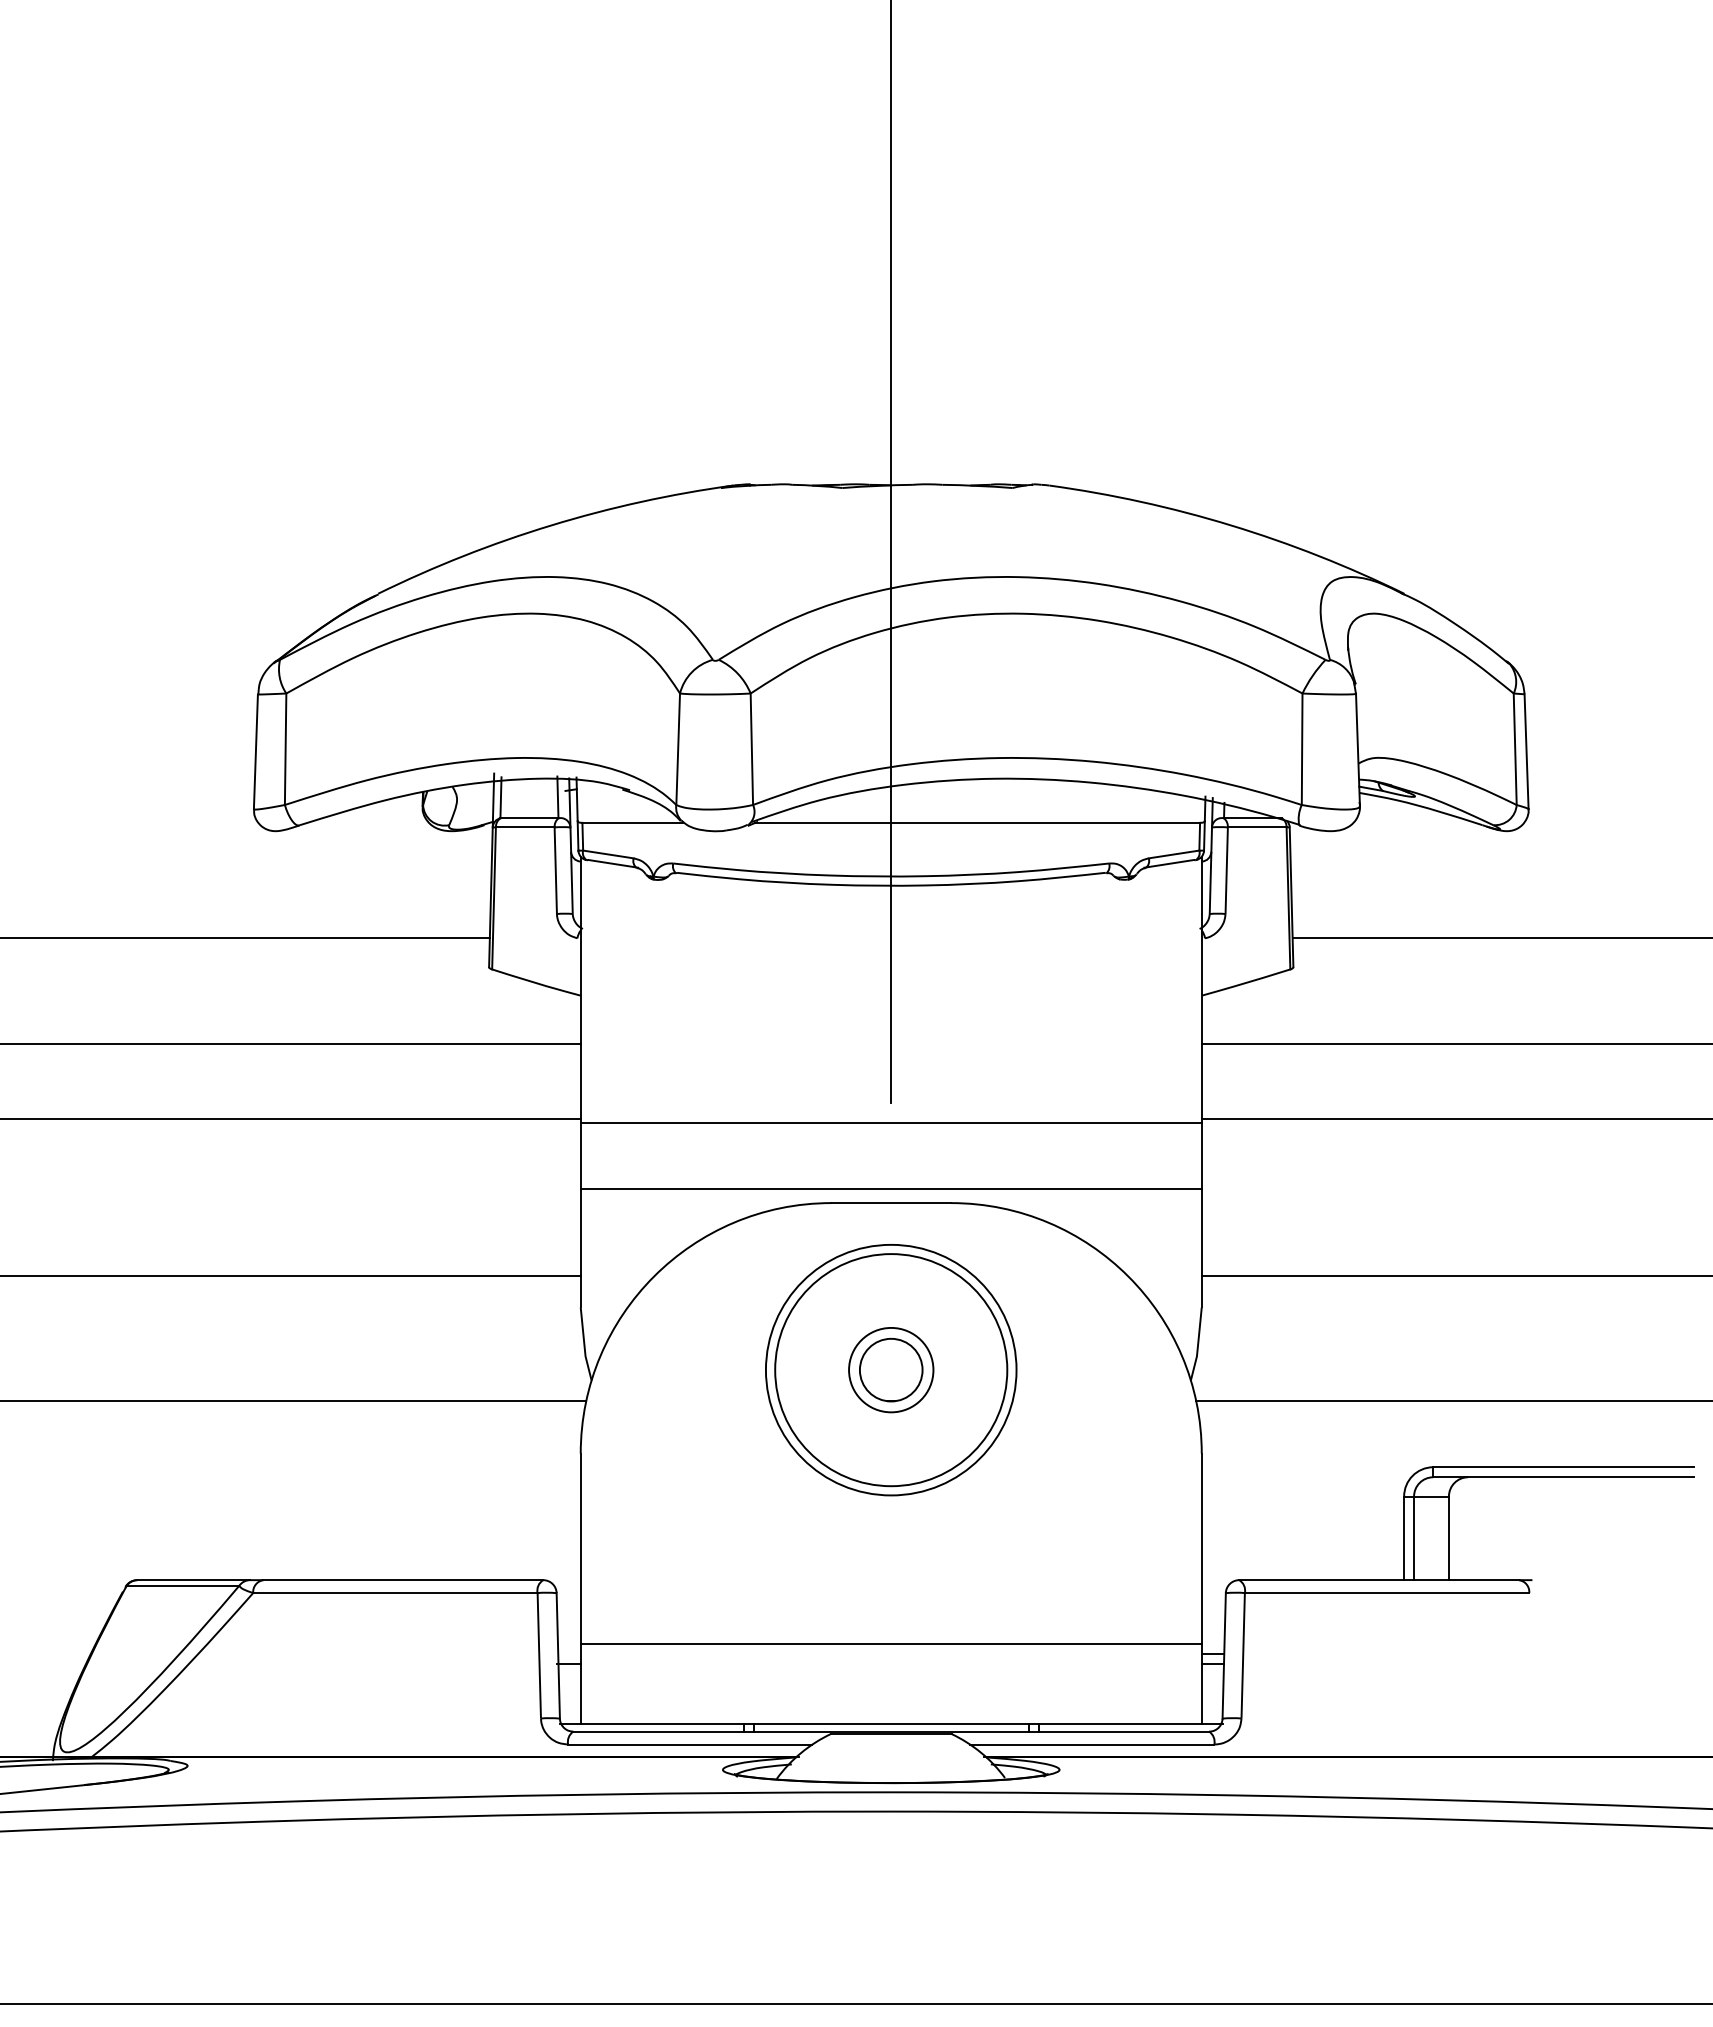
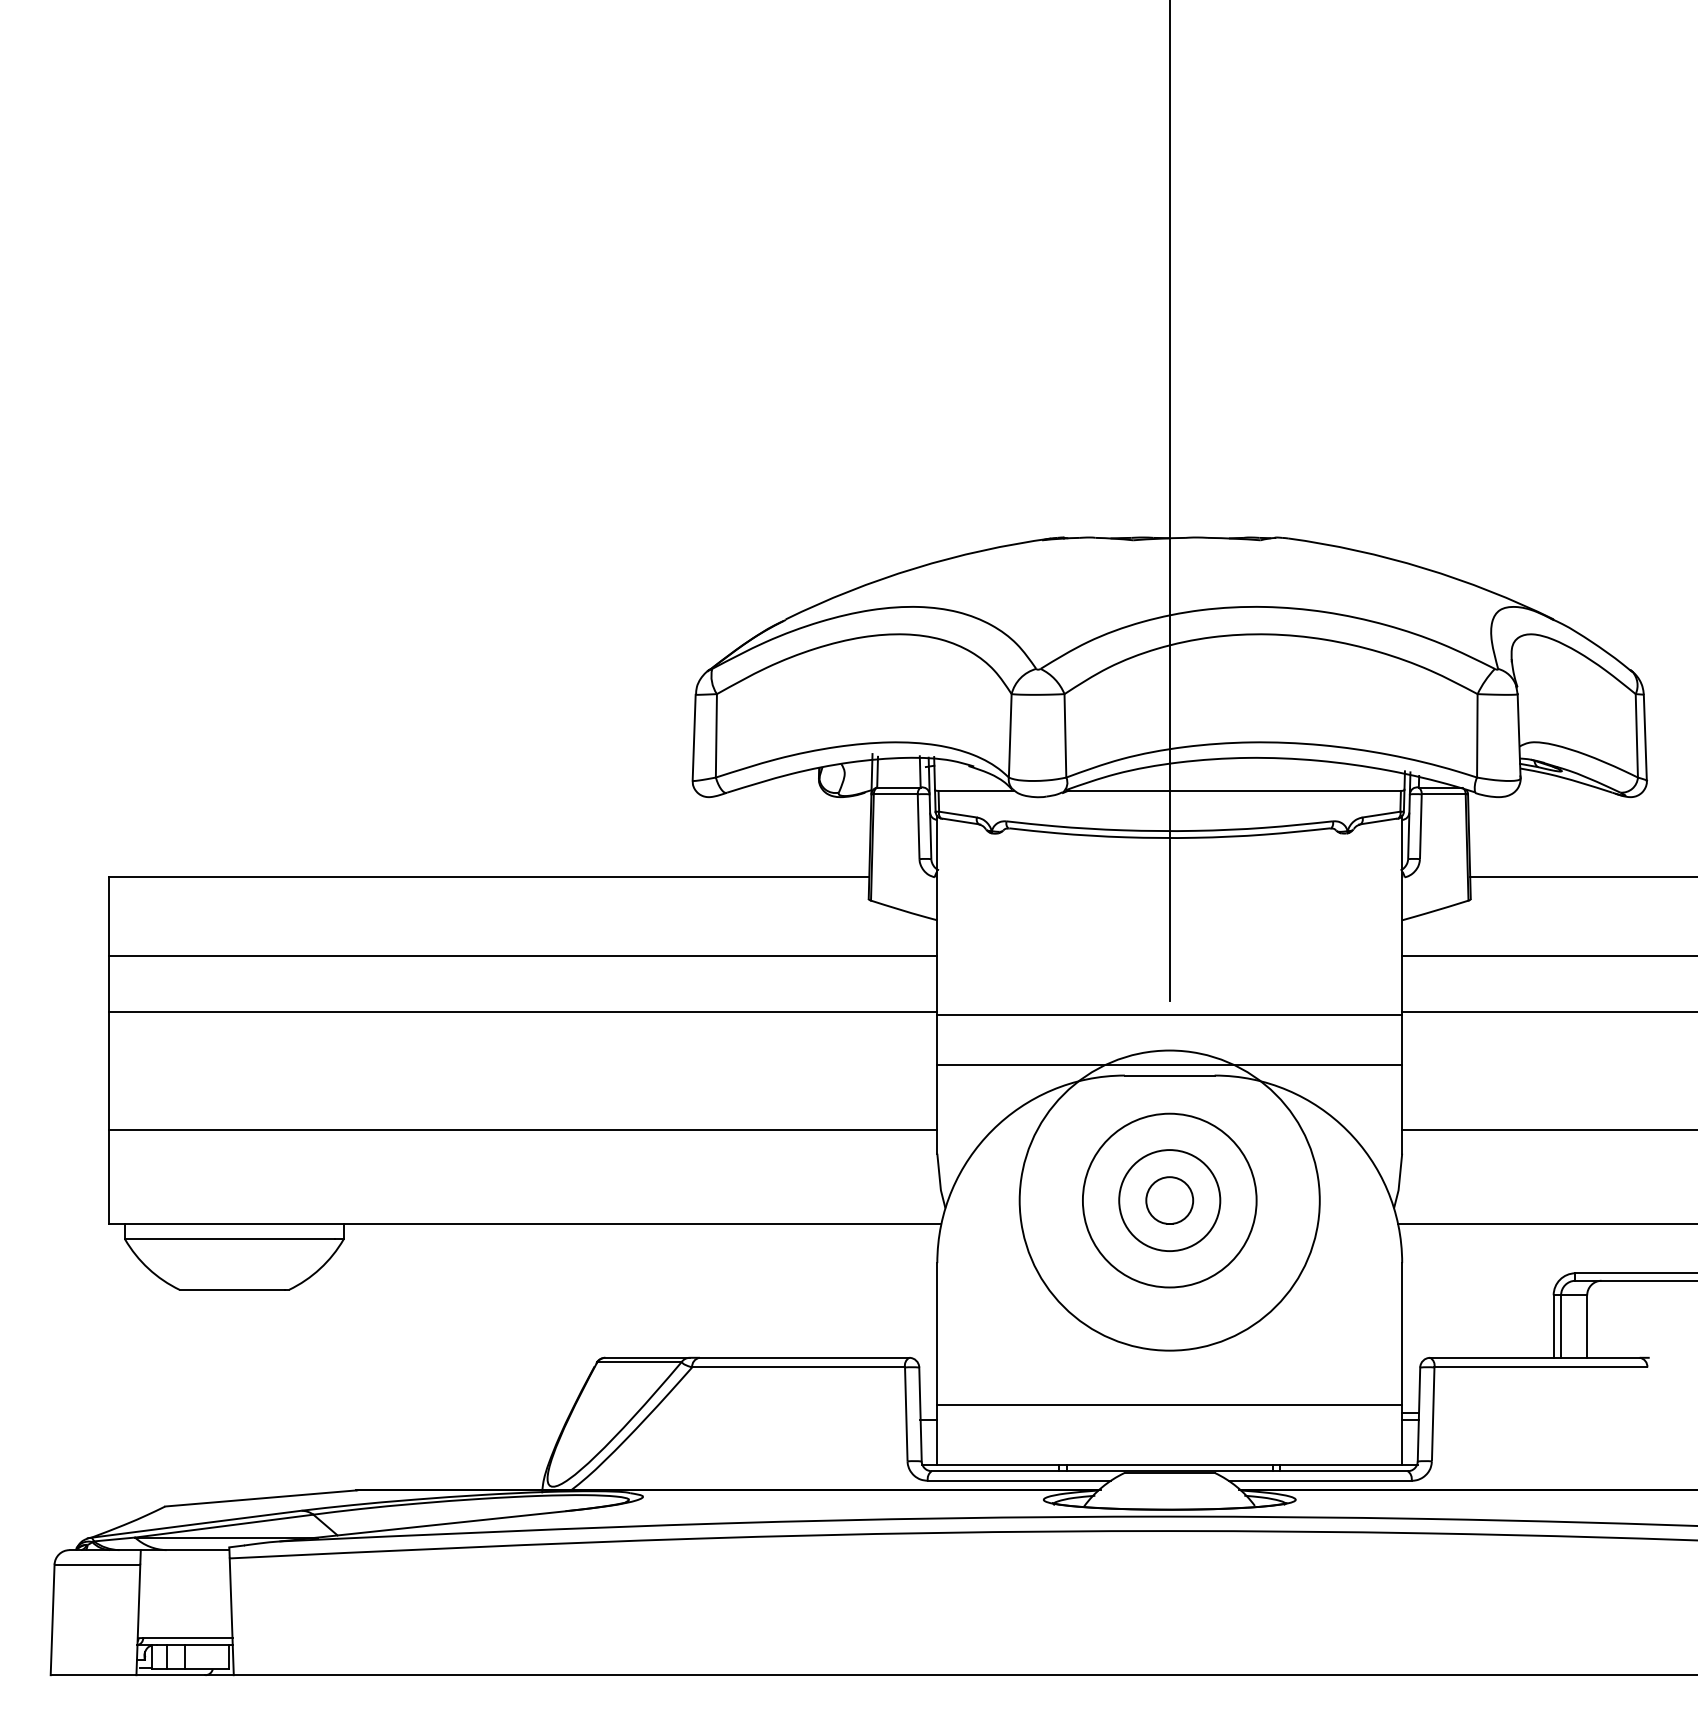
circle: (890, 1369) -> (1169, 1200), size x1.6
circle: (890, 1369) -> (1169, 1200), size x1.6

